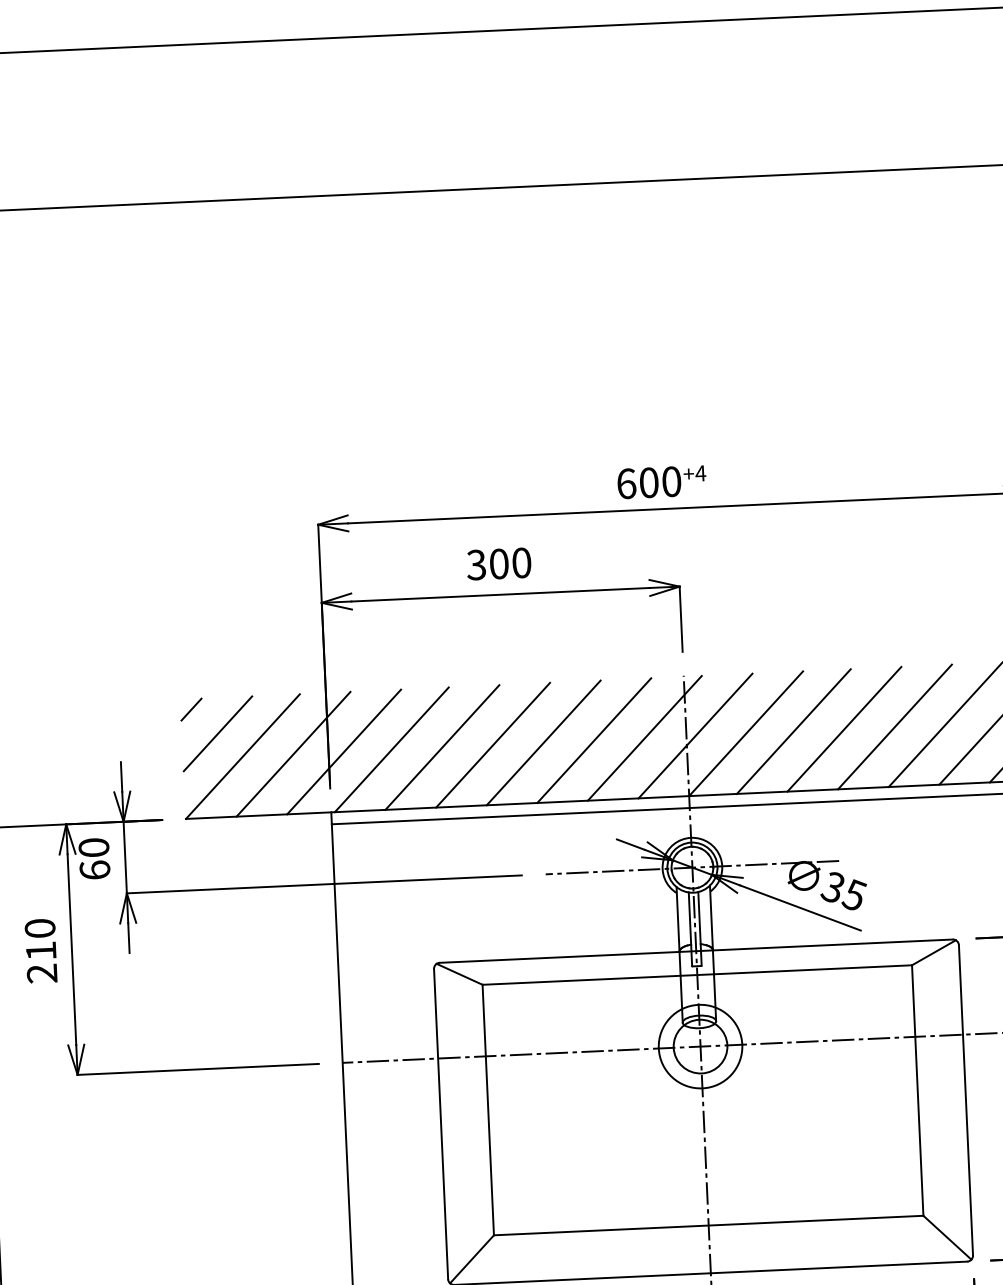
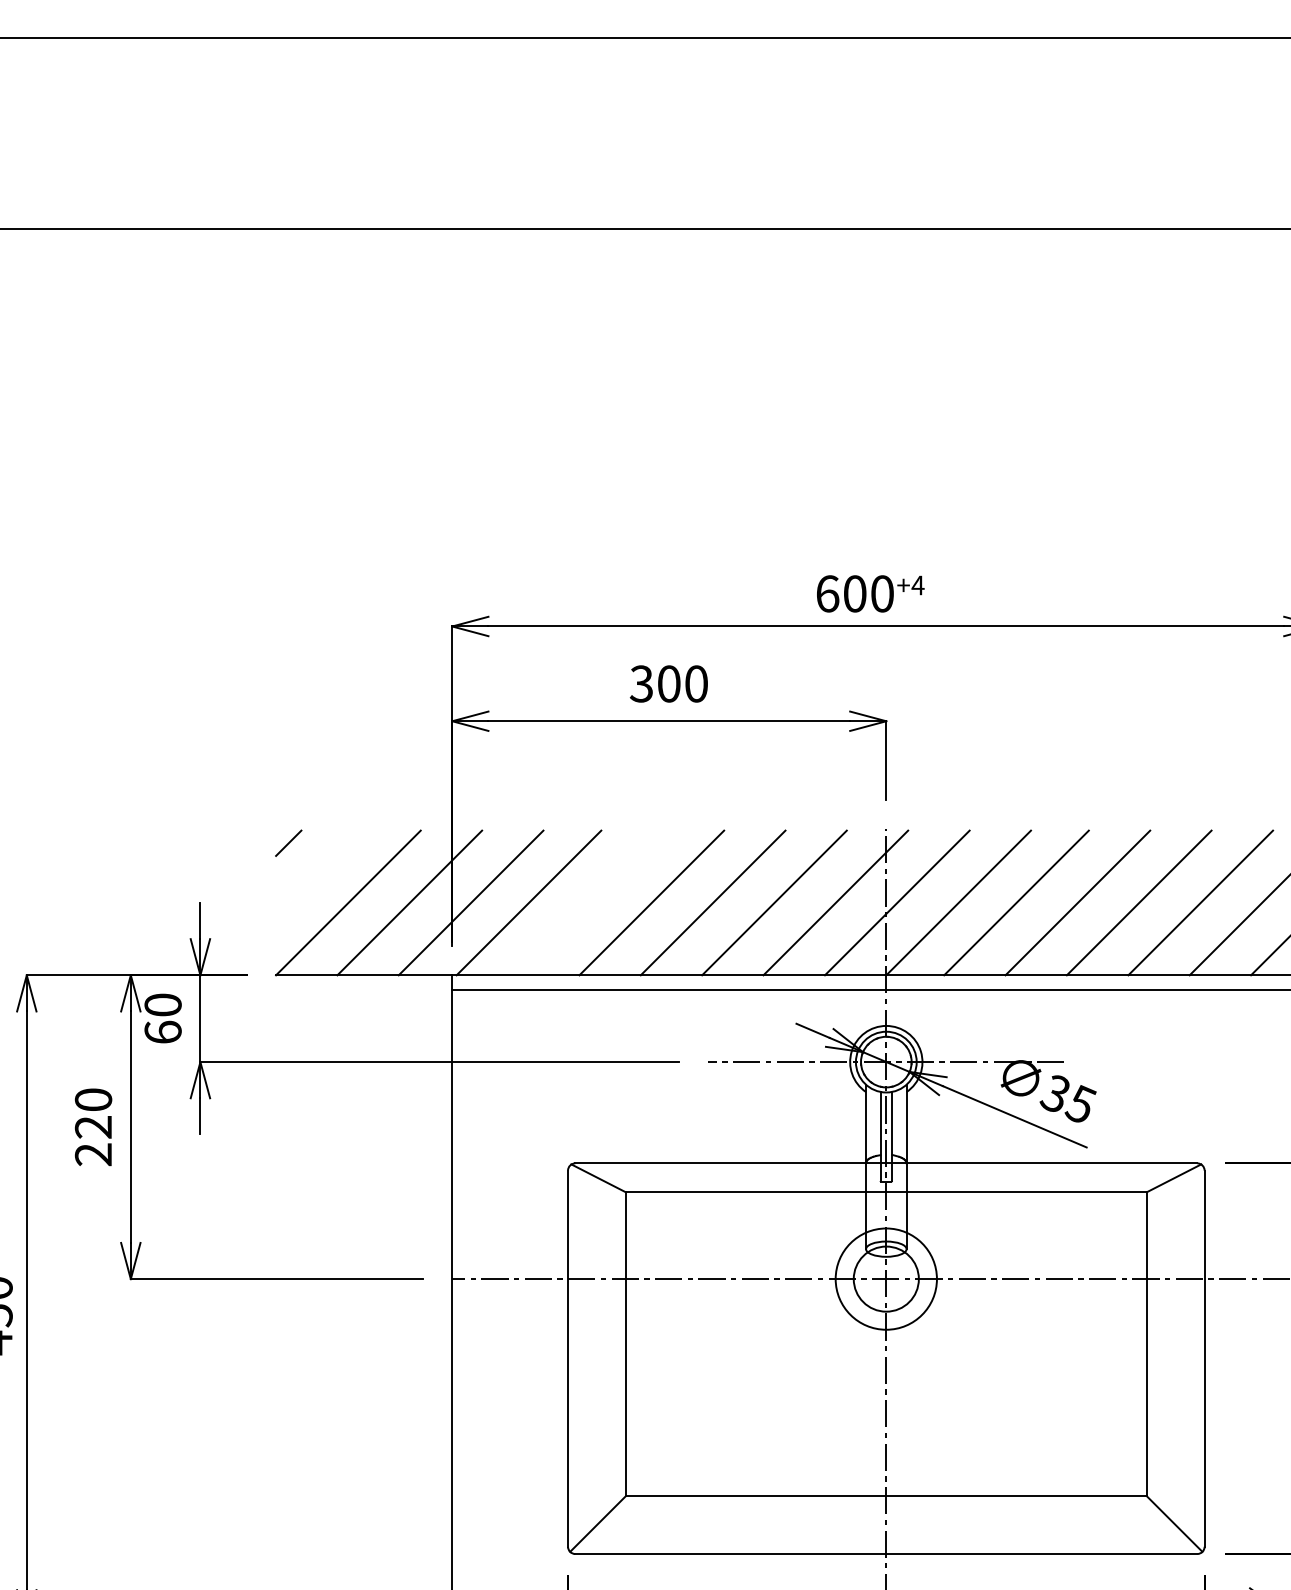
line: (218, 733) -> (319, 873), removed
line: (441, 747) -> (589, 902), removed
text: (40, 951) -> (92, 1127), 210 -> 220

